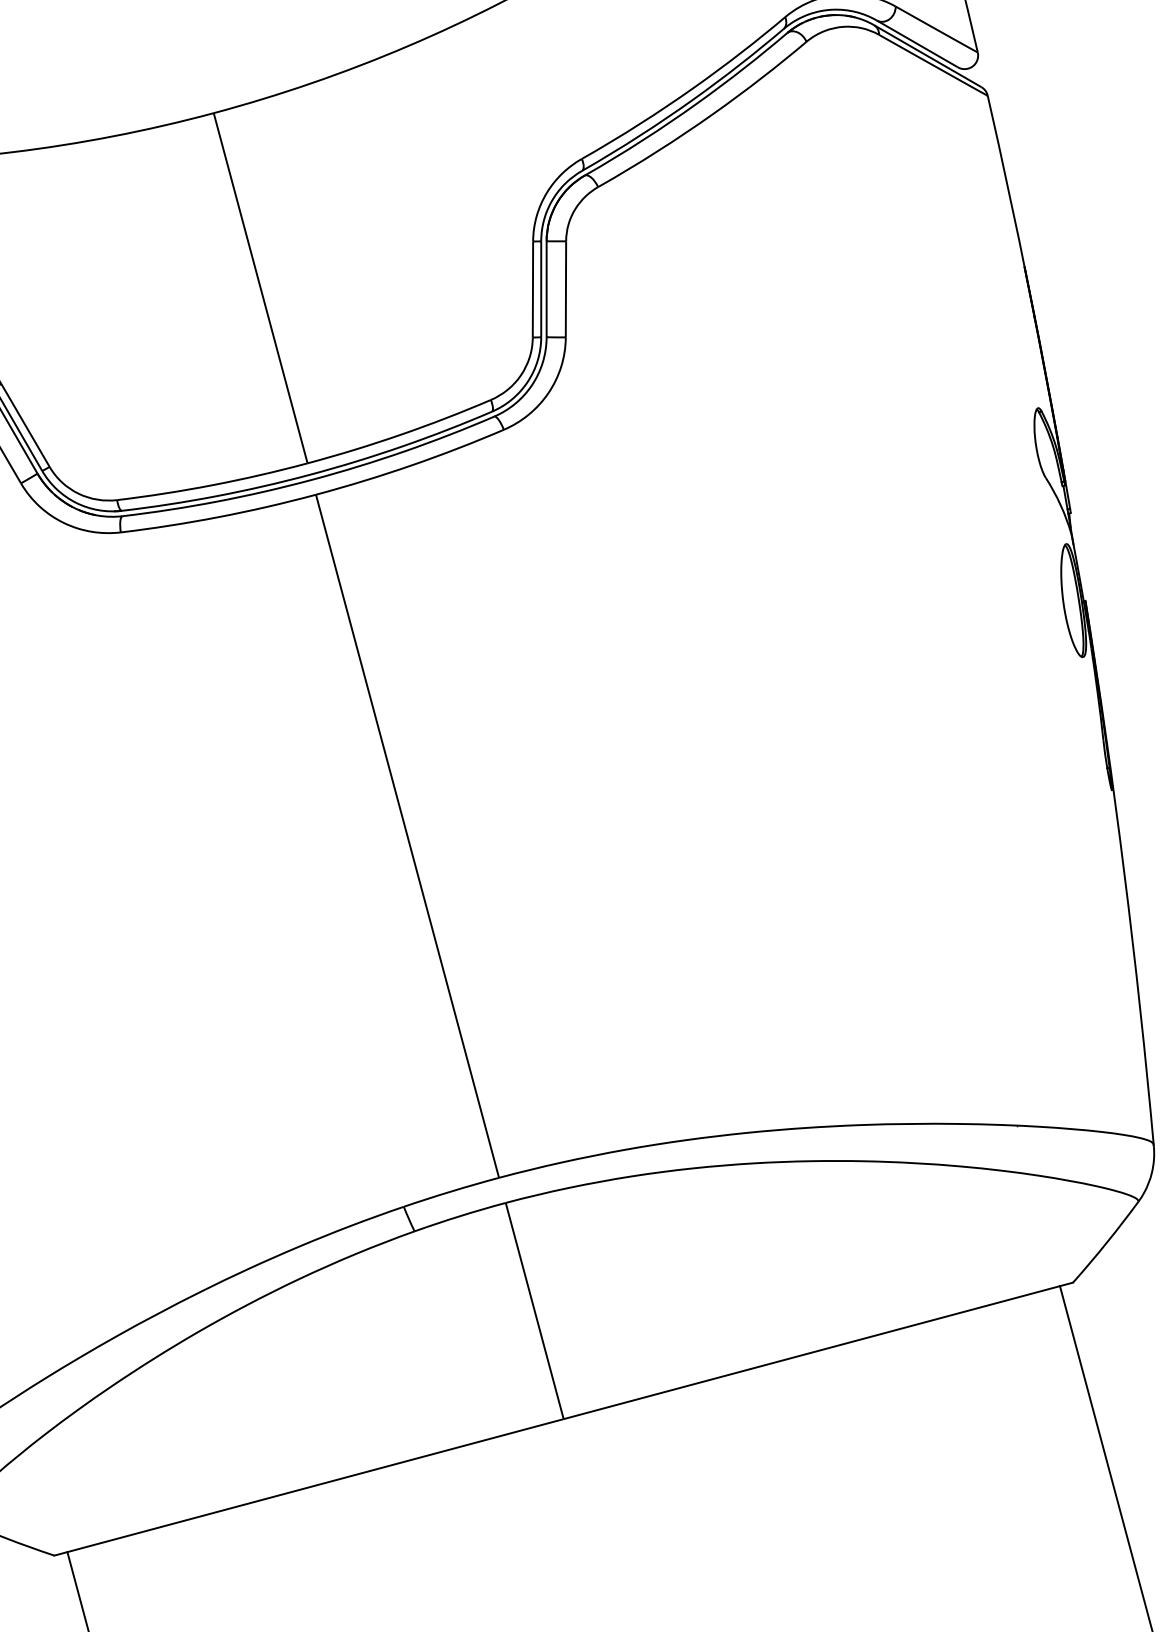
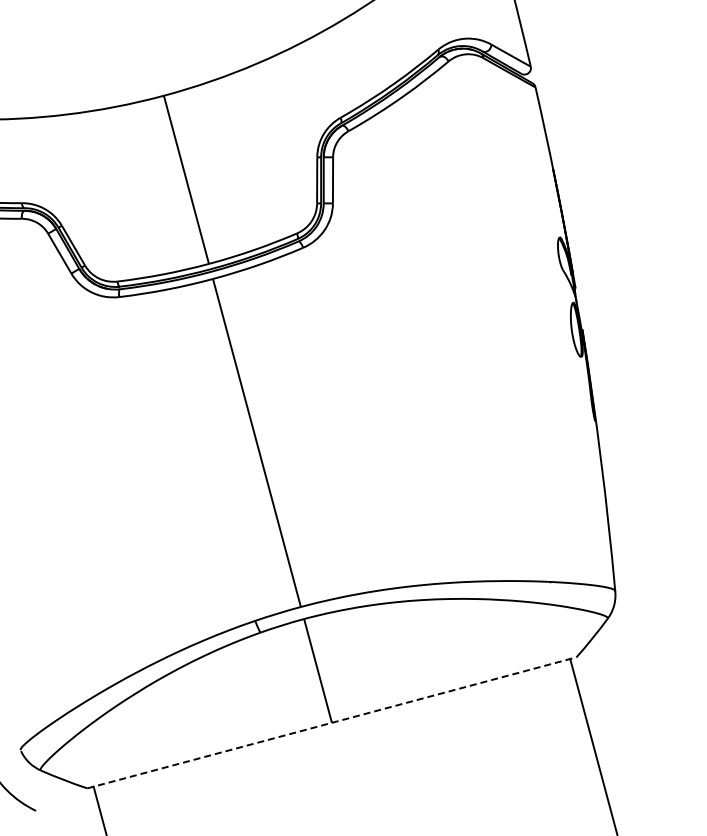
line: (564, 1418) -> (332, 722), solid -> dashed

